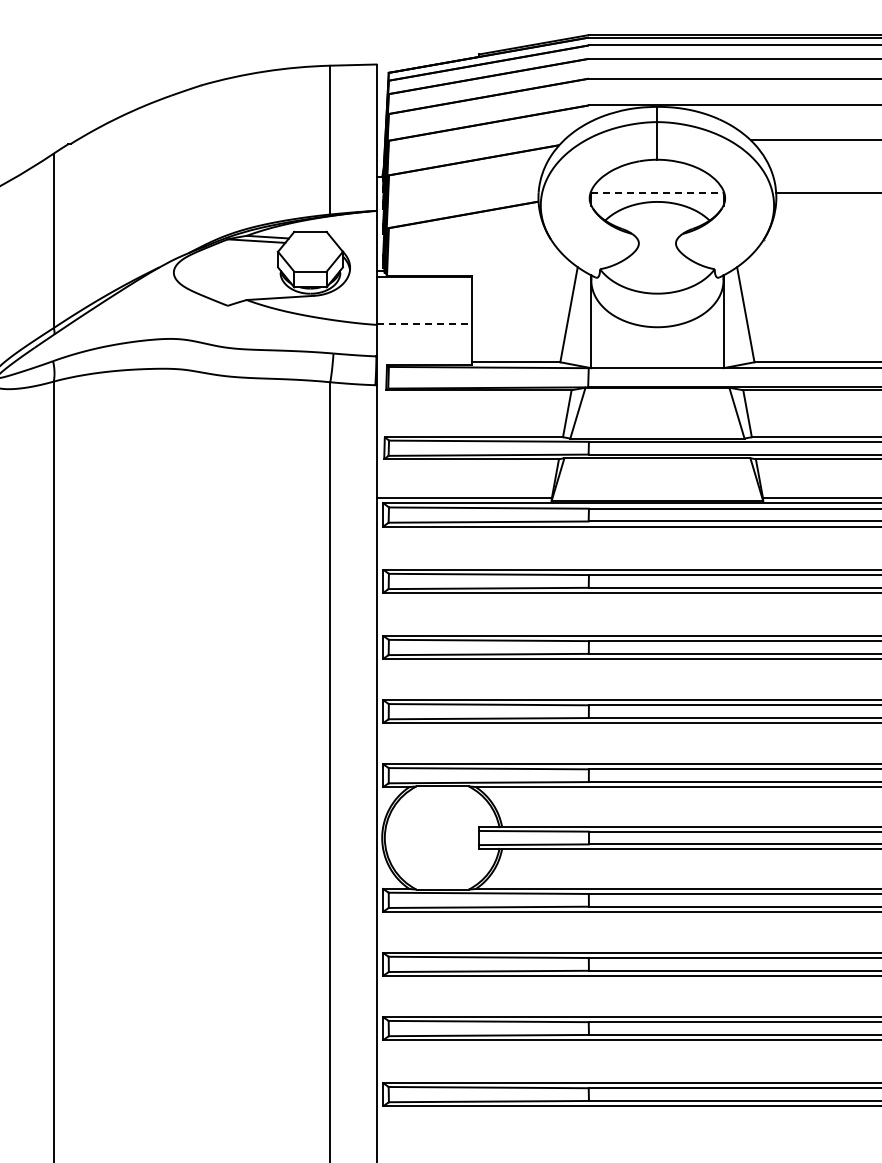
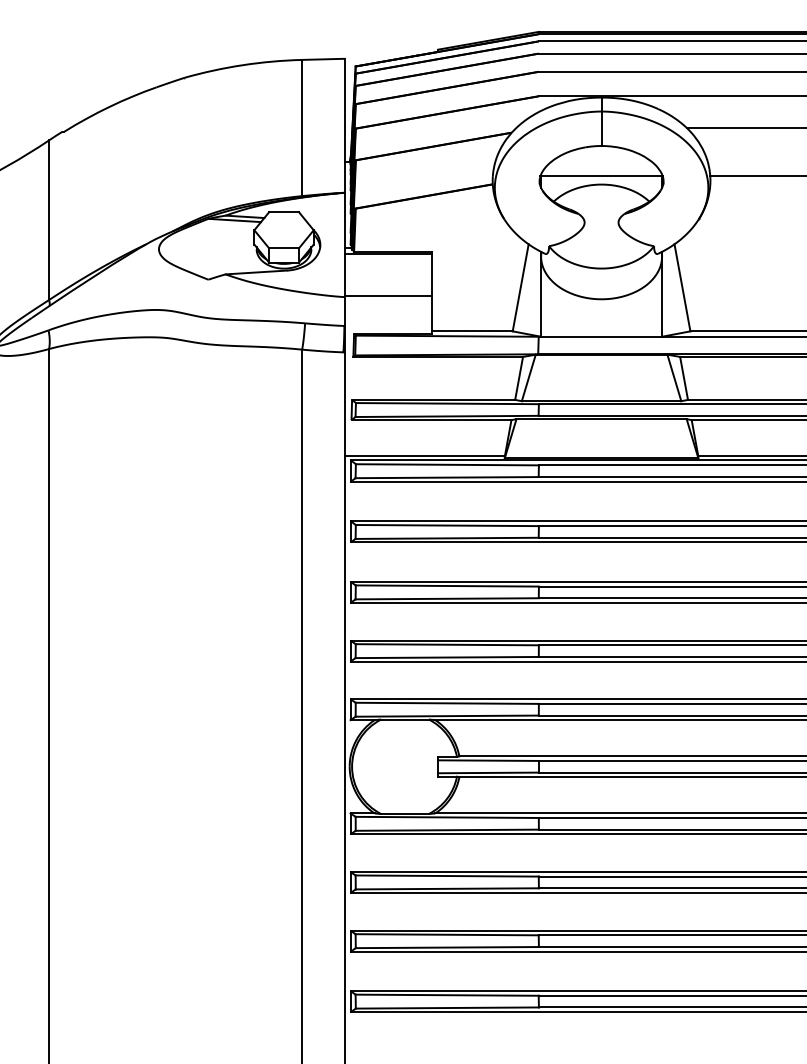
line: (658, 193) -> (602, 176), dashed -> solid
line: (424, 324) -> (388, 296), dashed -> solid

